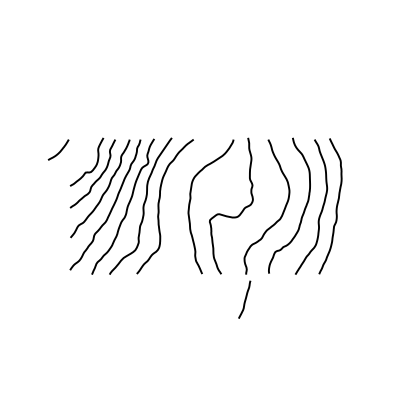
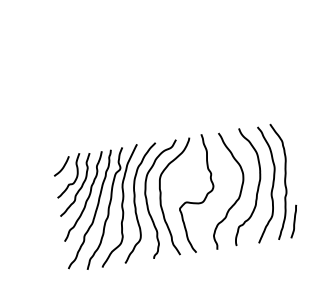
curve: (60, 149) -> (63, 165), moved
curve: (173, 206) -> (147, 201), added
curve: (244, 299) -> (293, 221), moved

